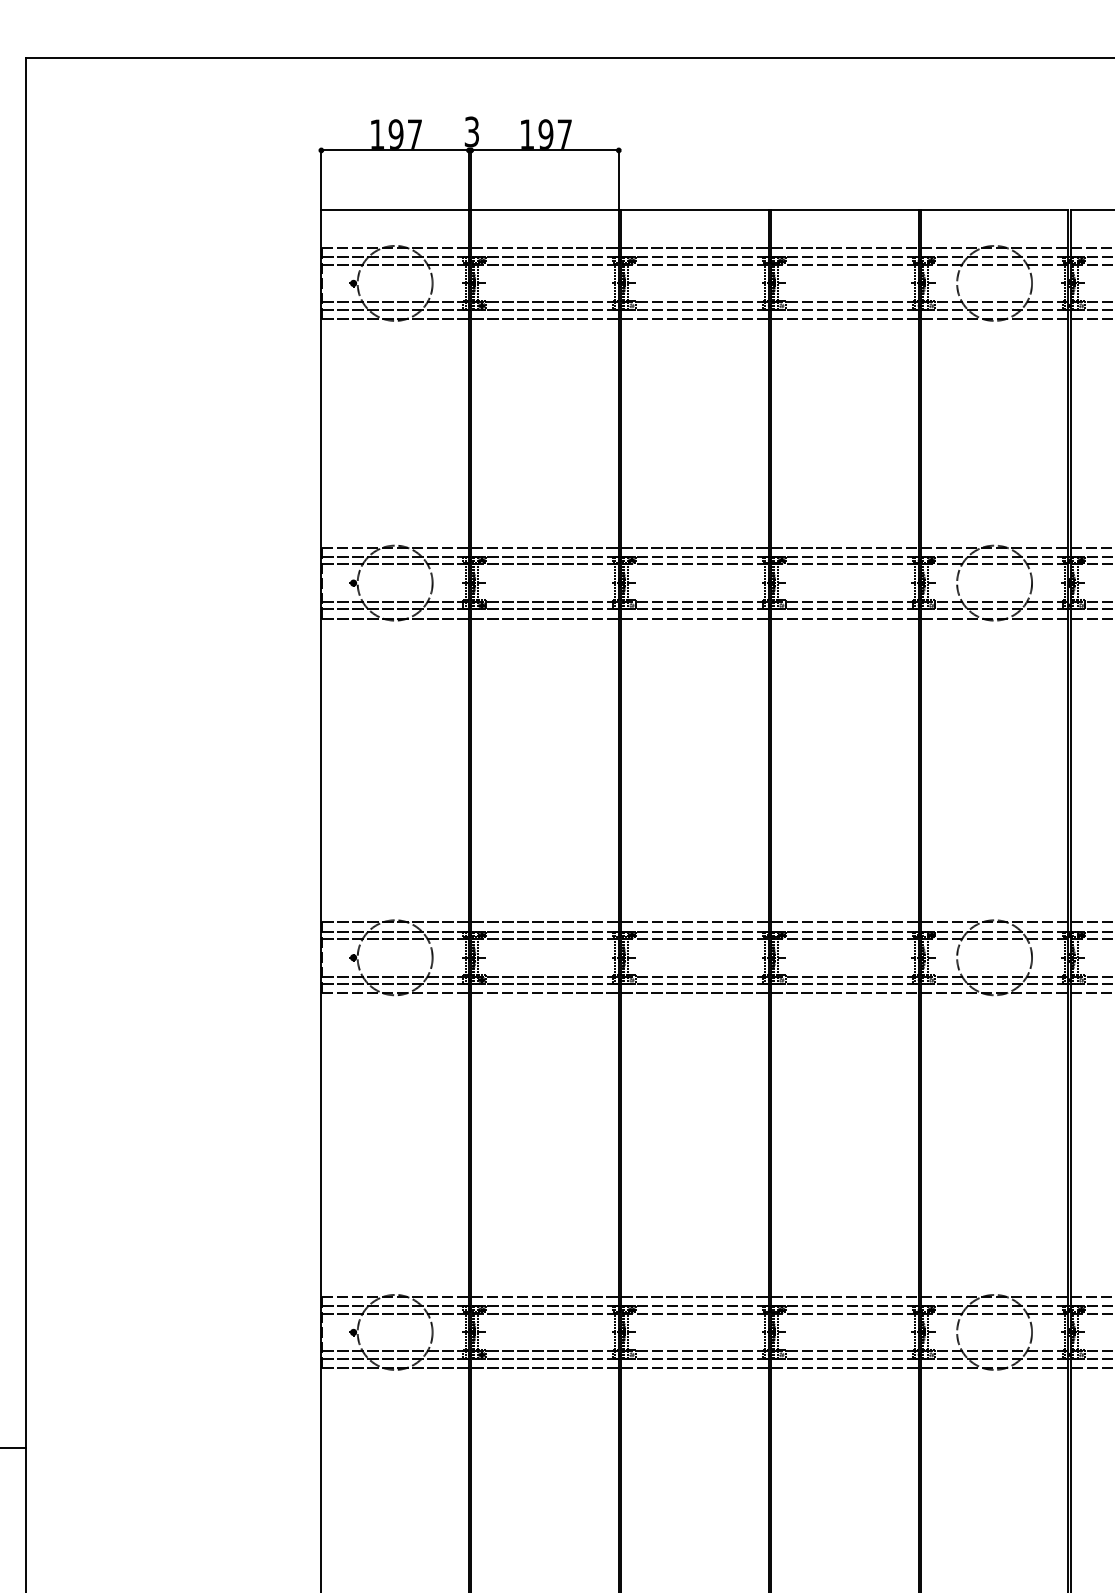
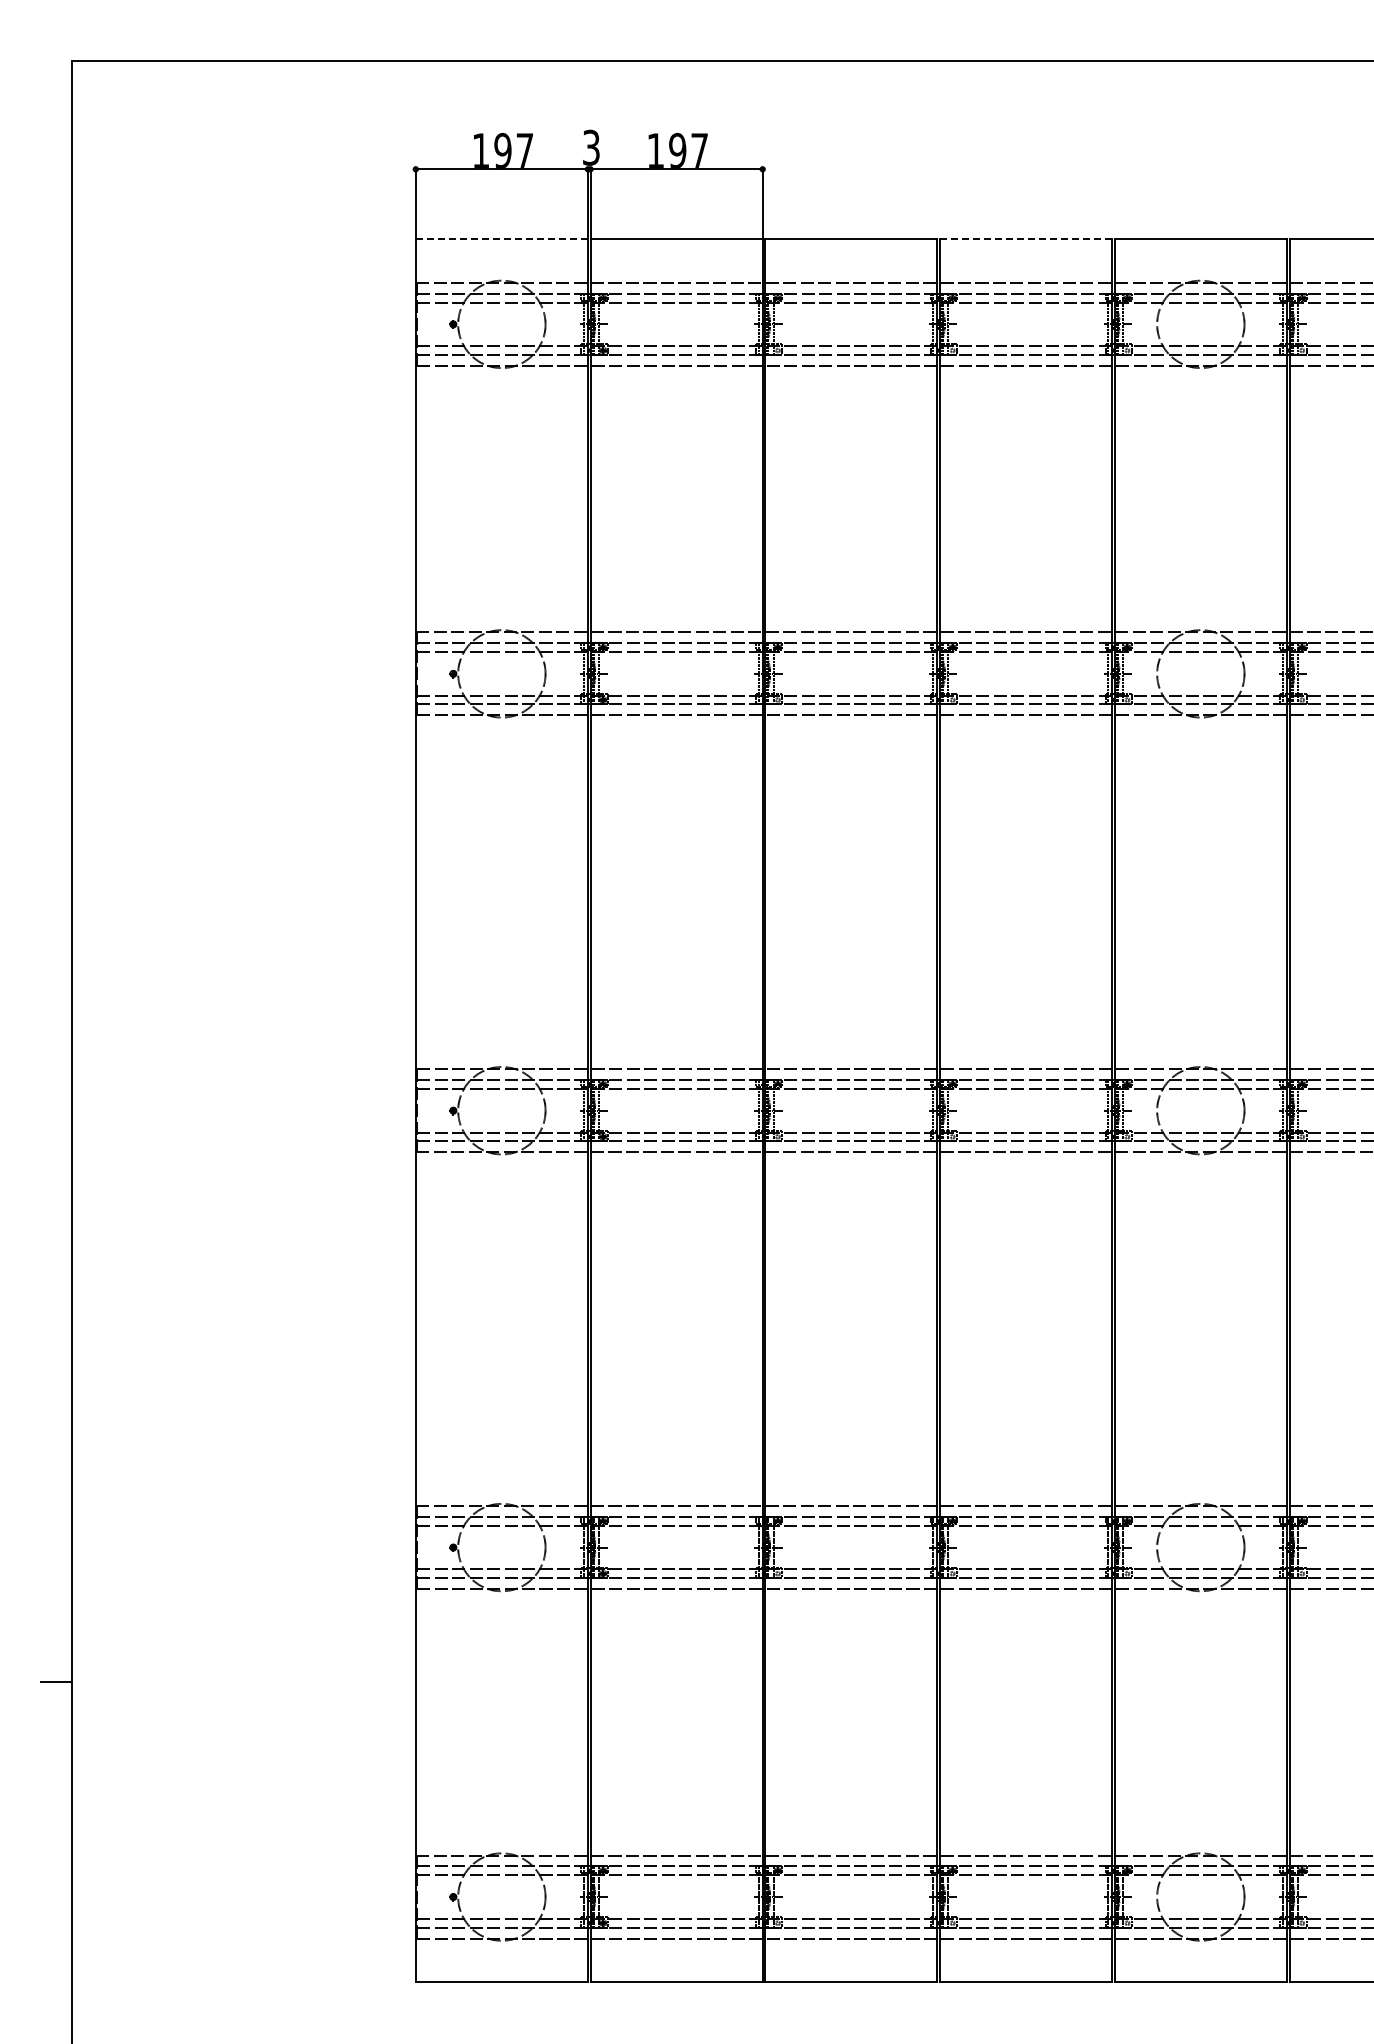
line: (395, 210) -> (502, 239), solid -> dashed
line: (845, 210) -> (1026, 239), solid -> dashed

